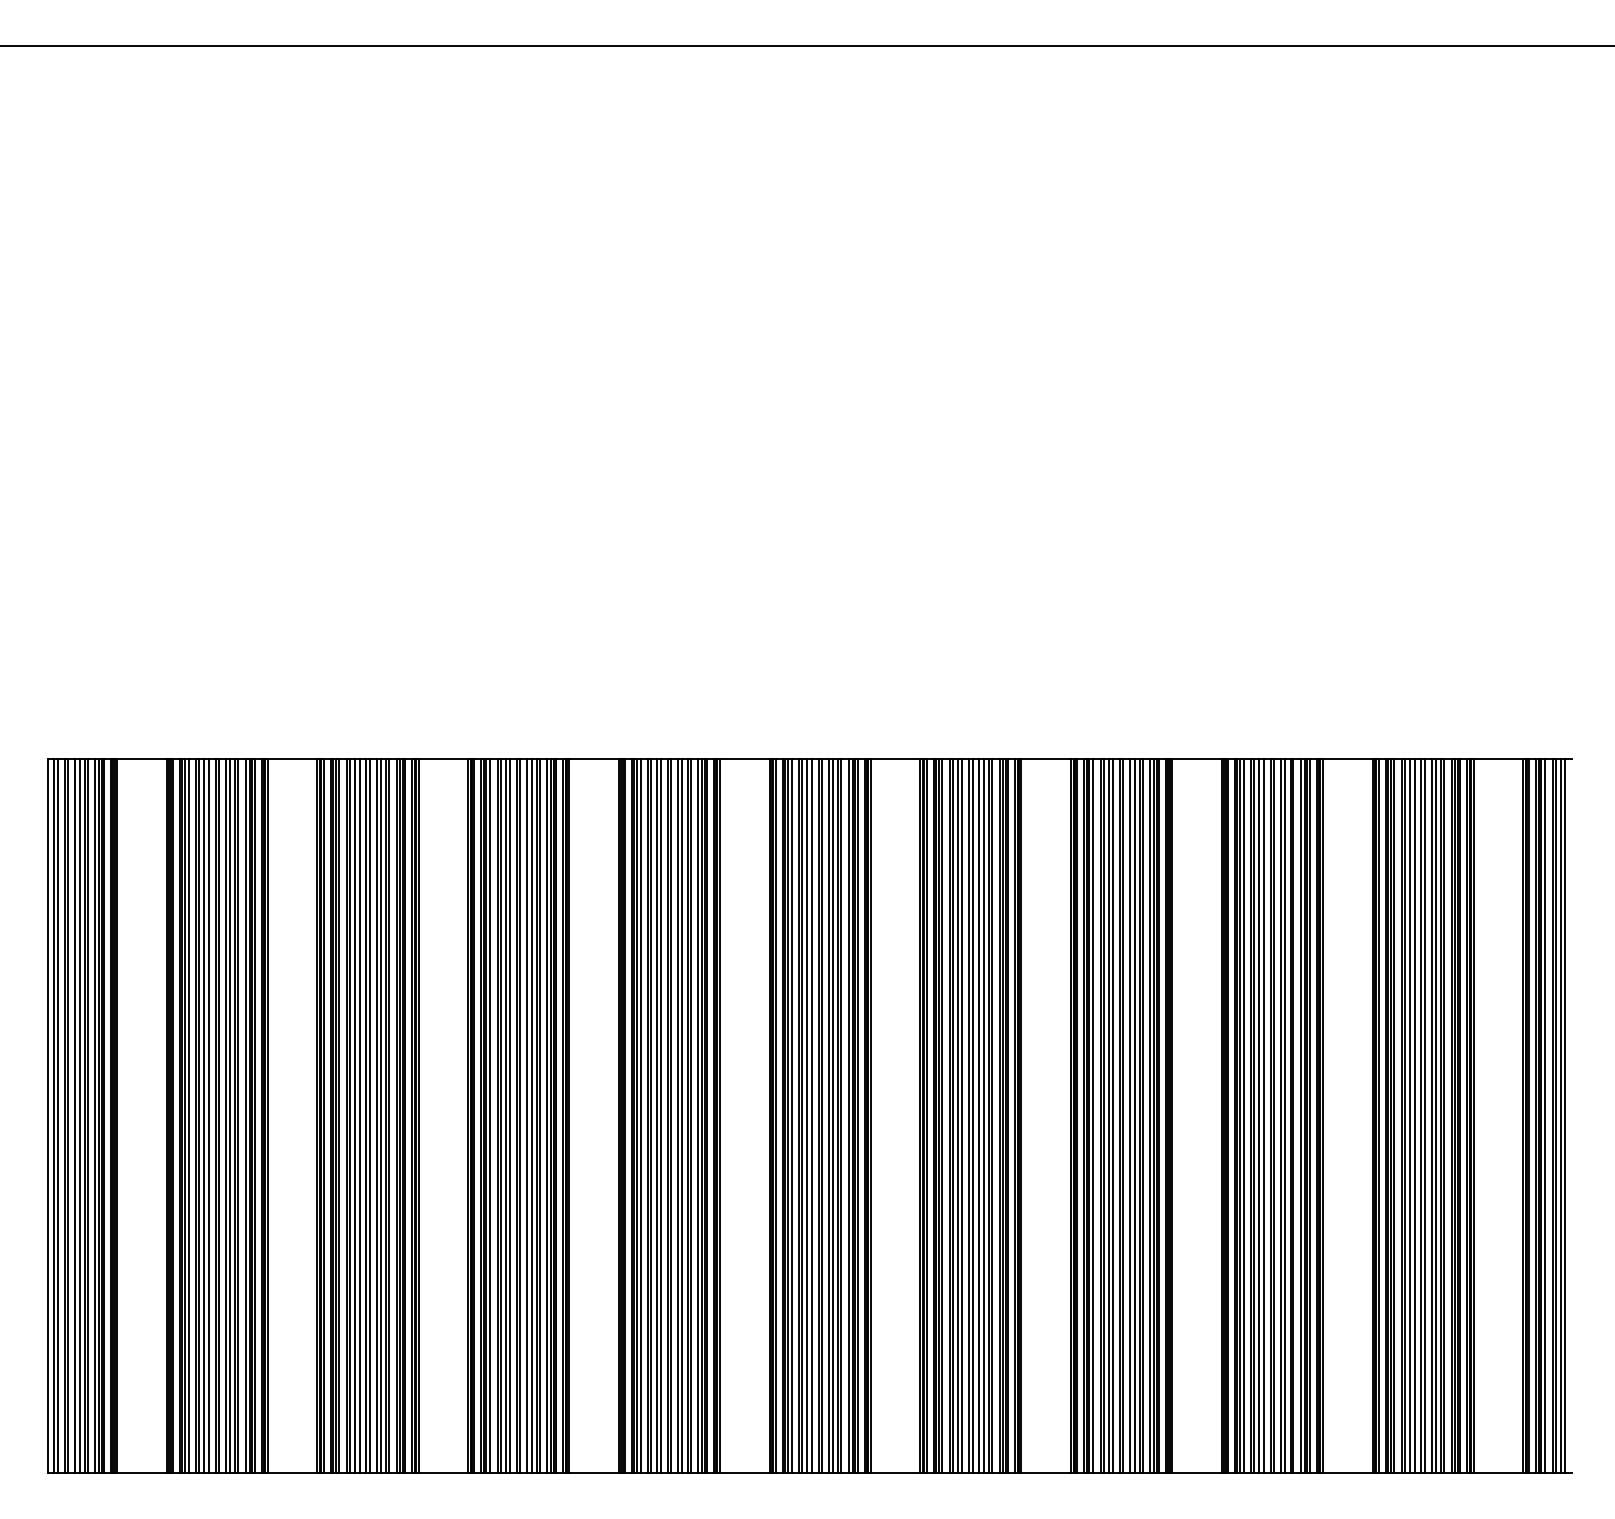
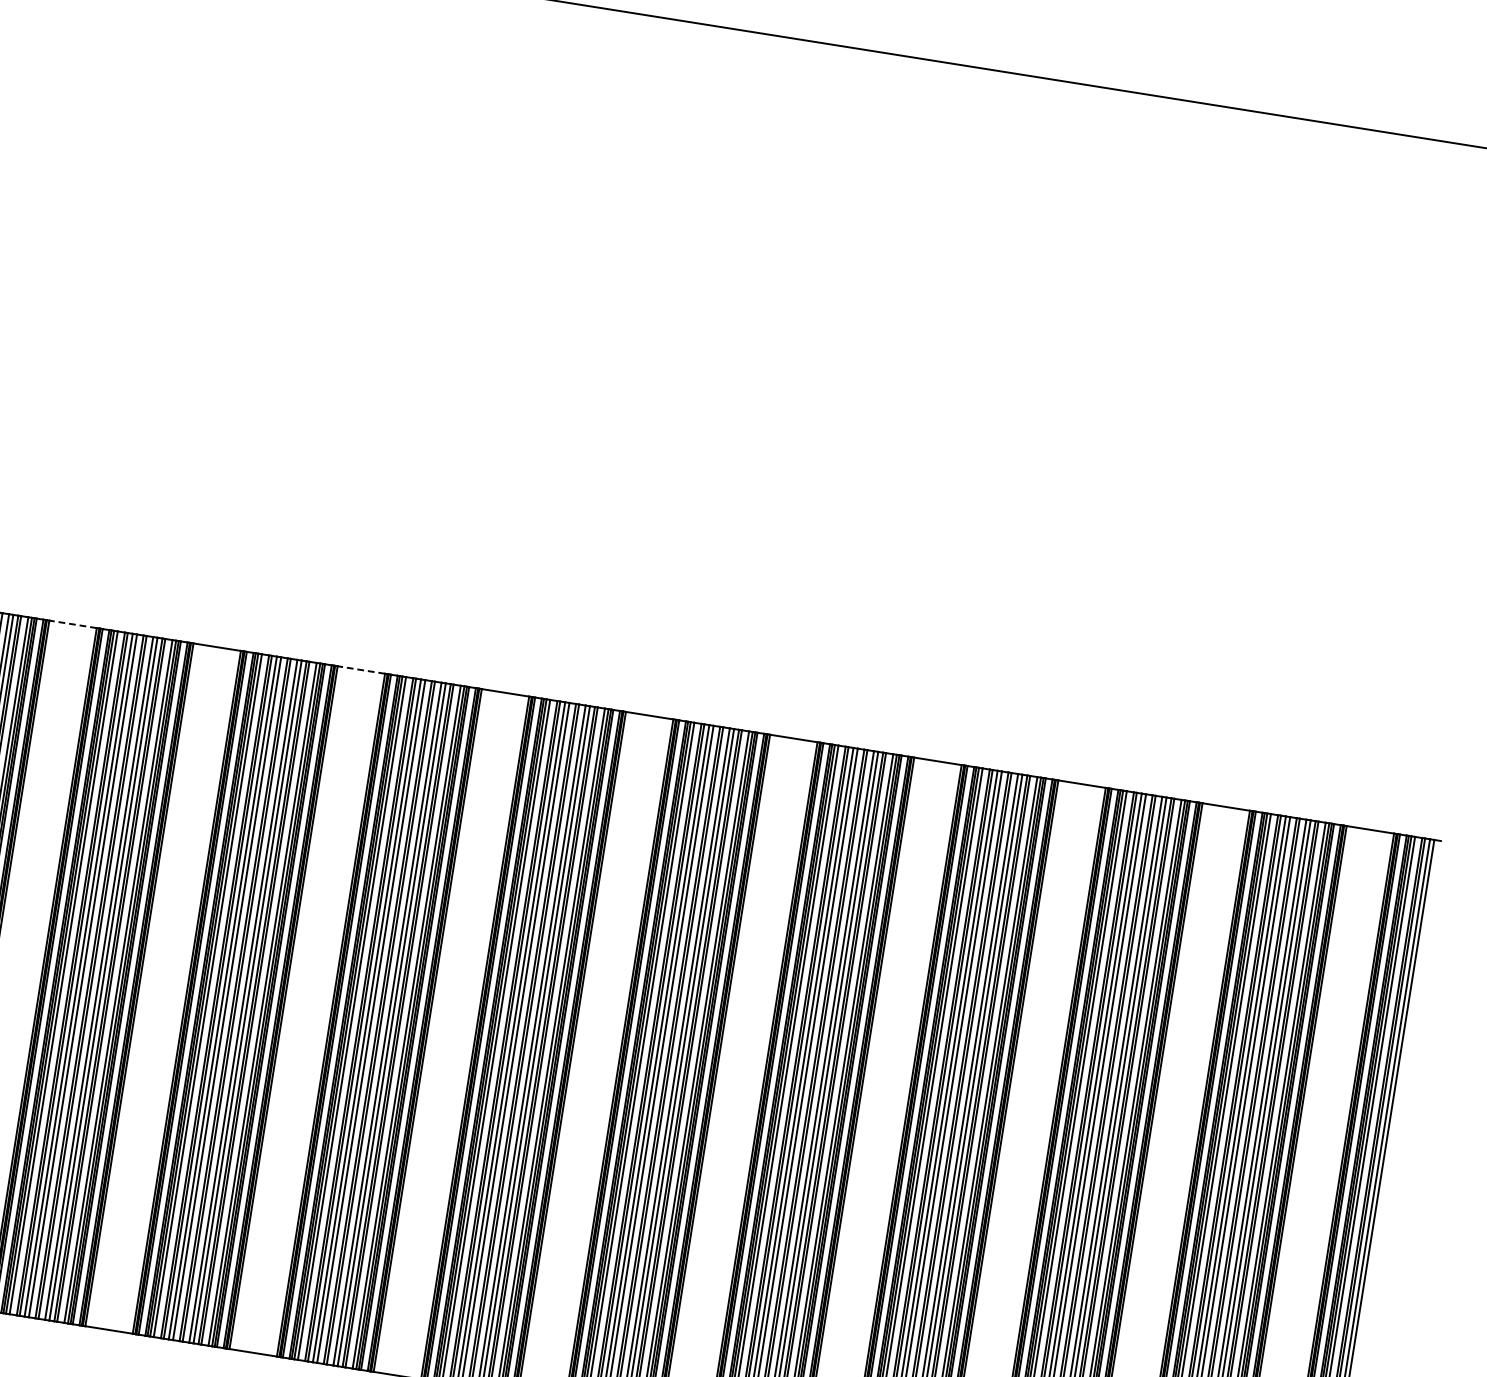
line: (141, 759) -> (72, 624), solid -> dashed
line: (443, 759) -> (361, 670), solid -> dashed

